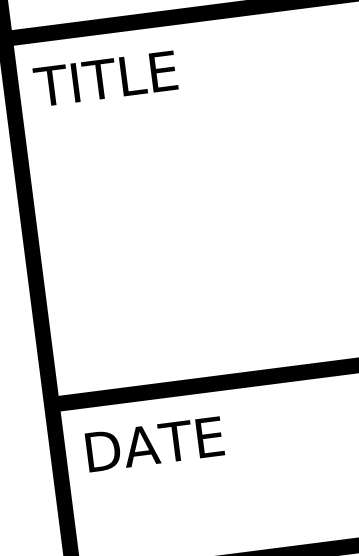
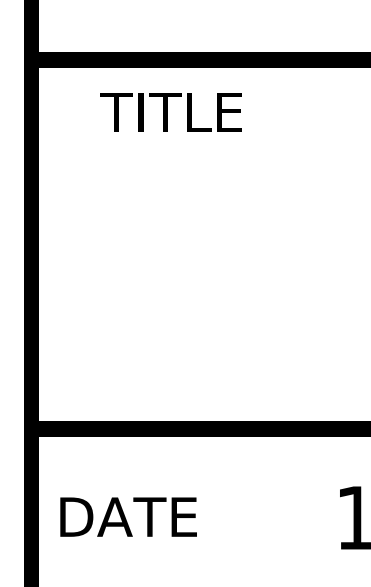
text: (104, 79) -> (170, 112), moved
text: (154, 443) -> (128, 516), moved

